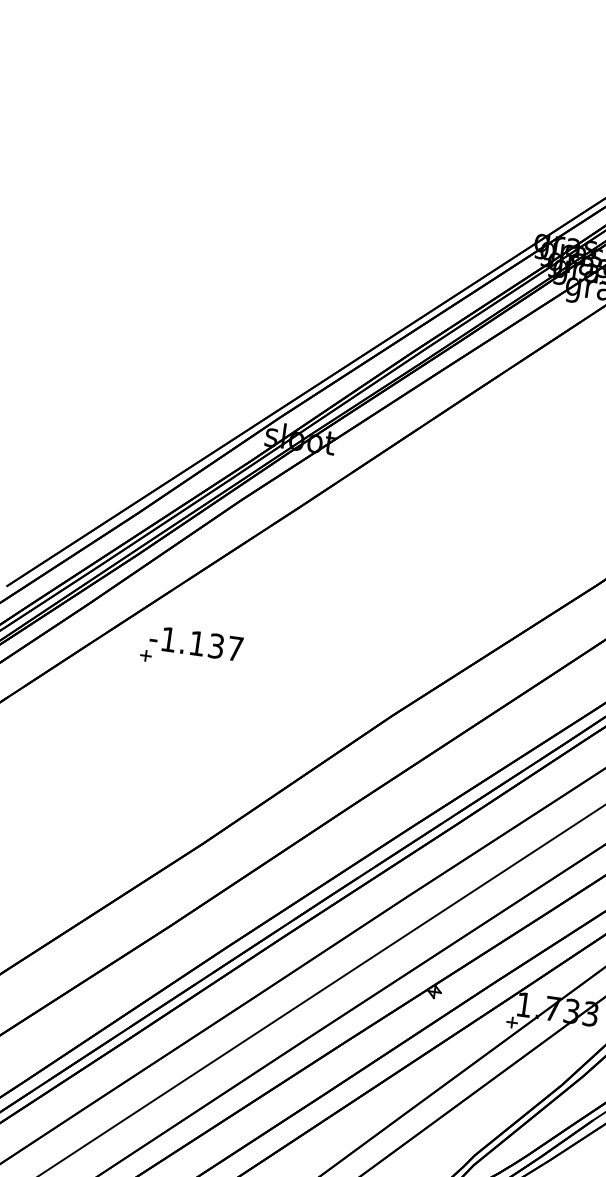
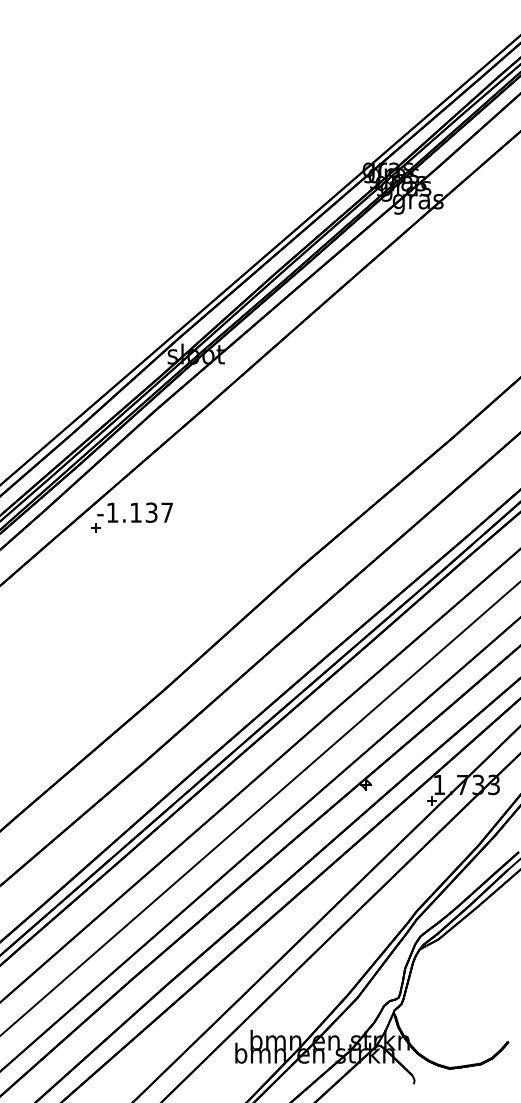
part: (190, 648) -> (131, 517), moved

